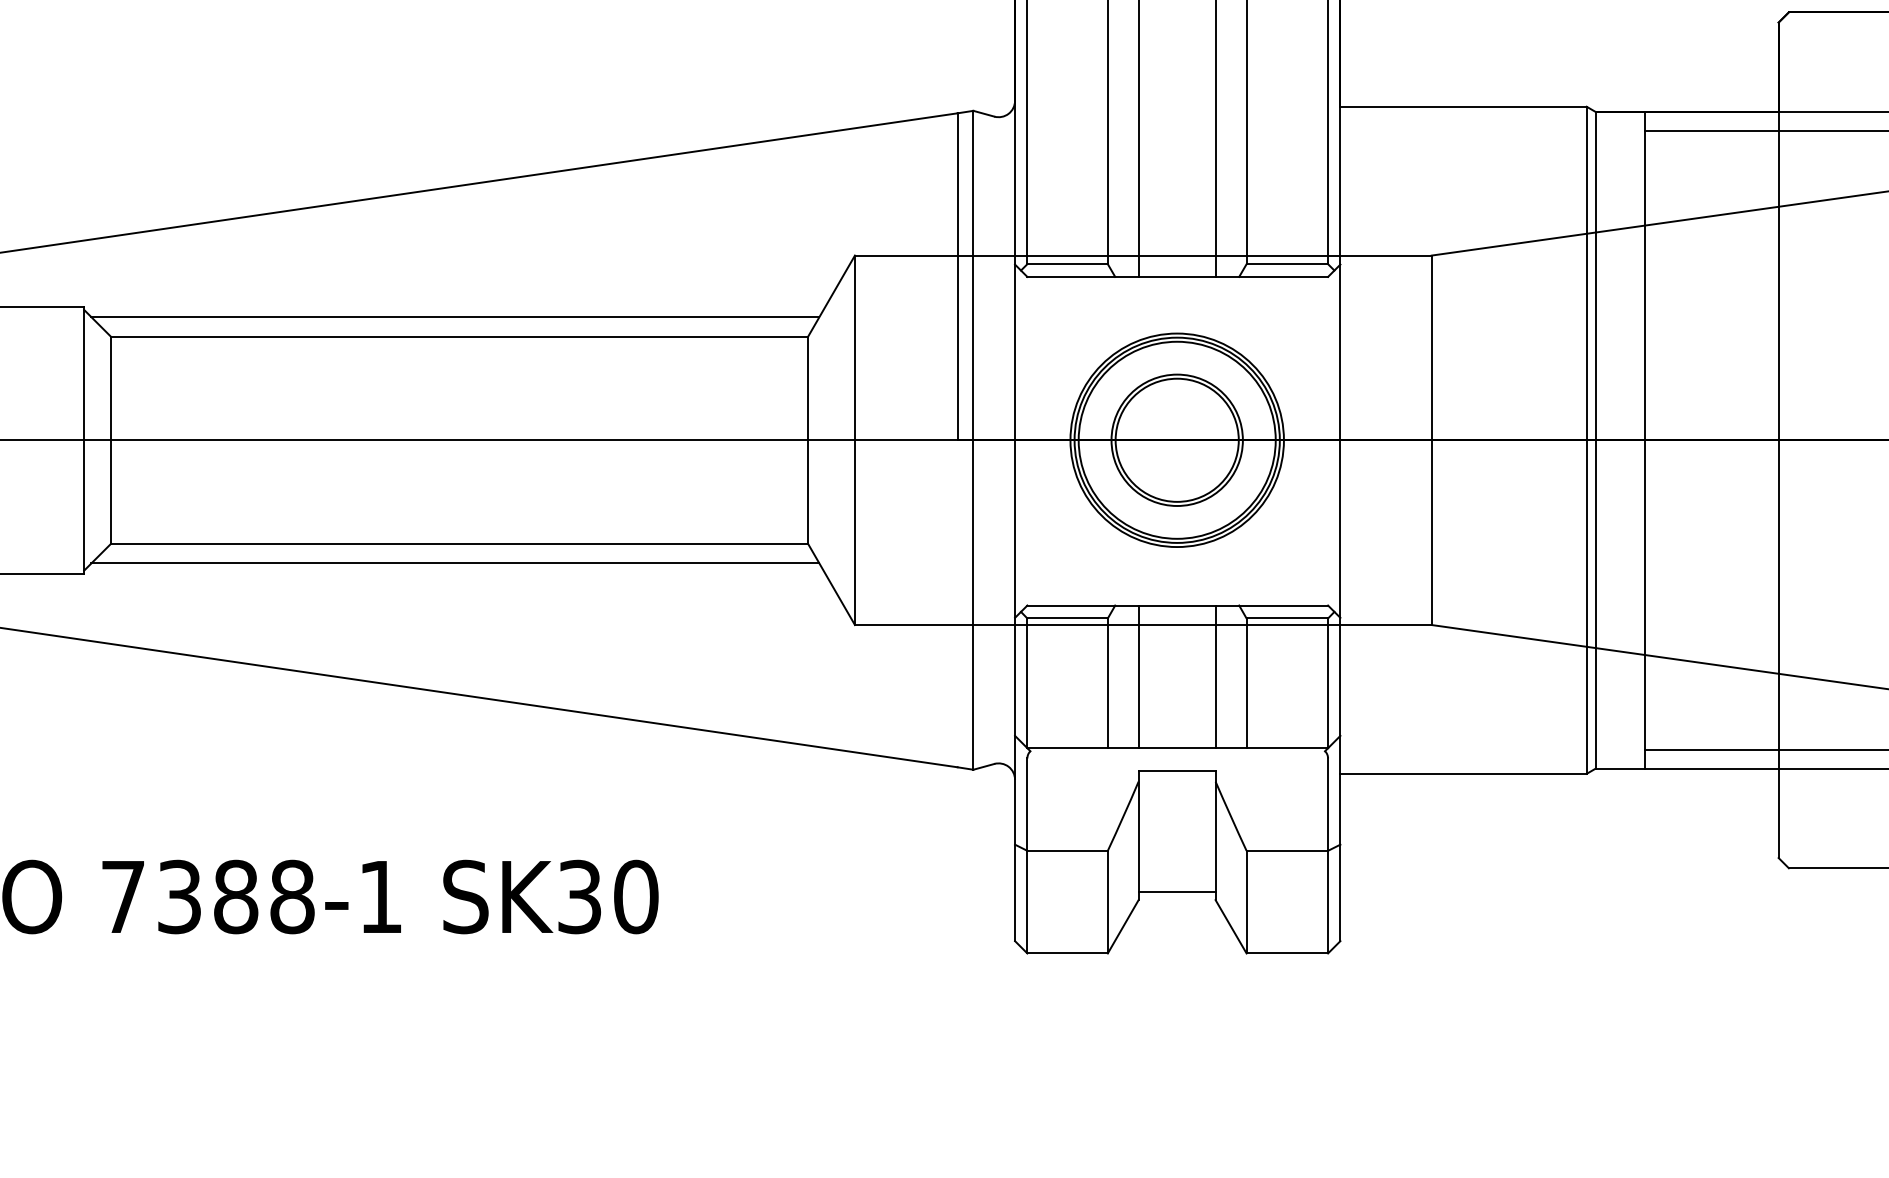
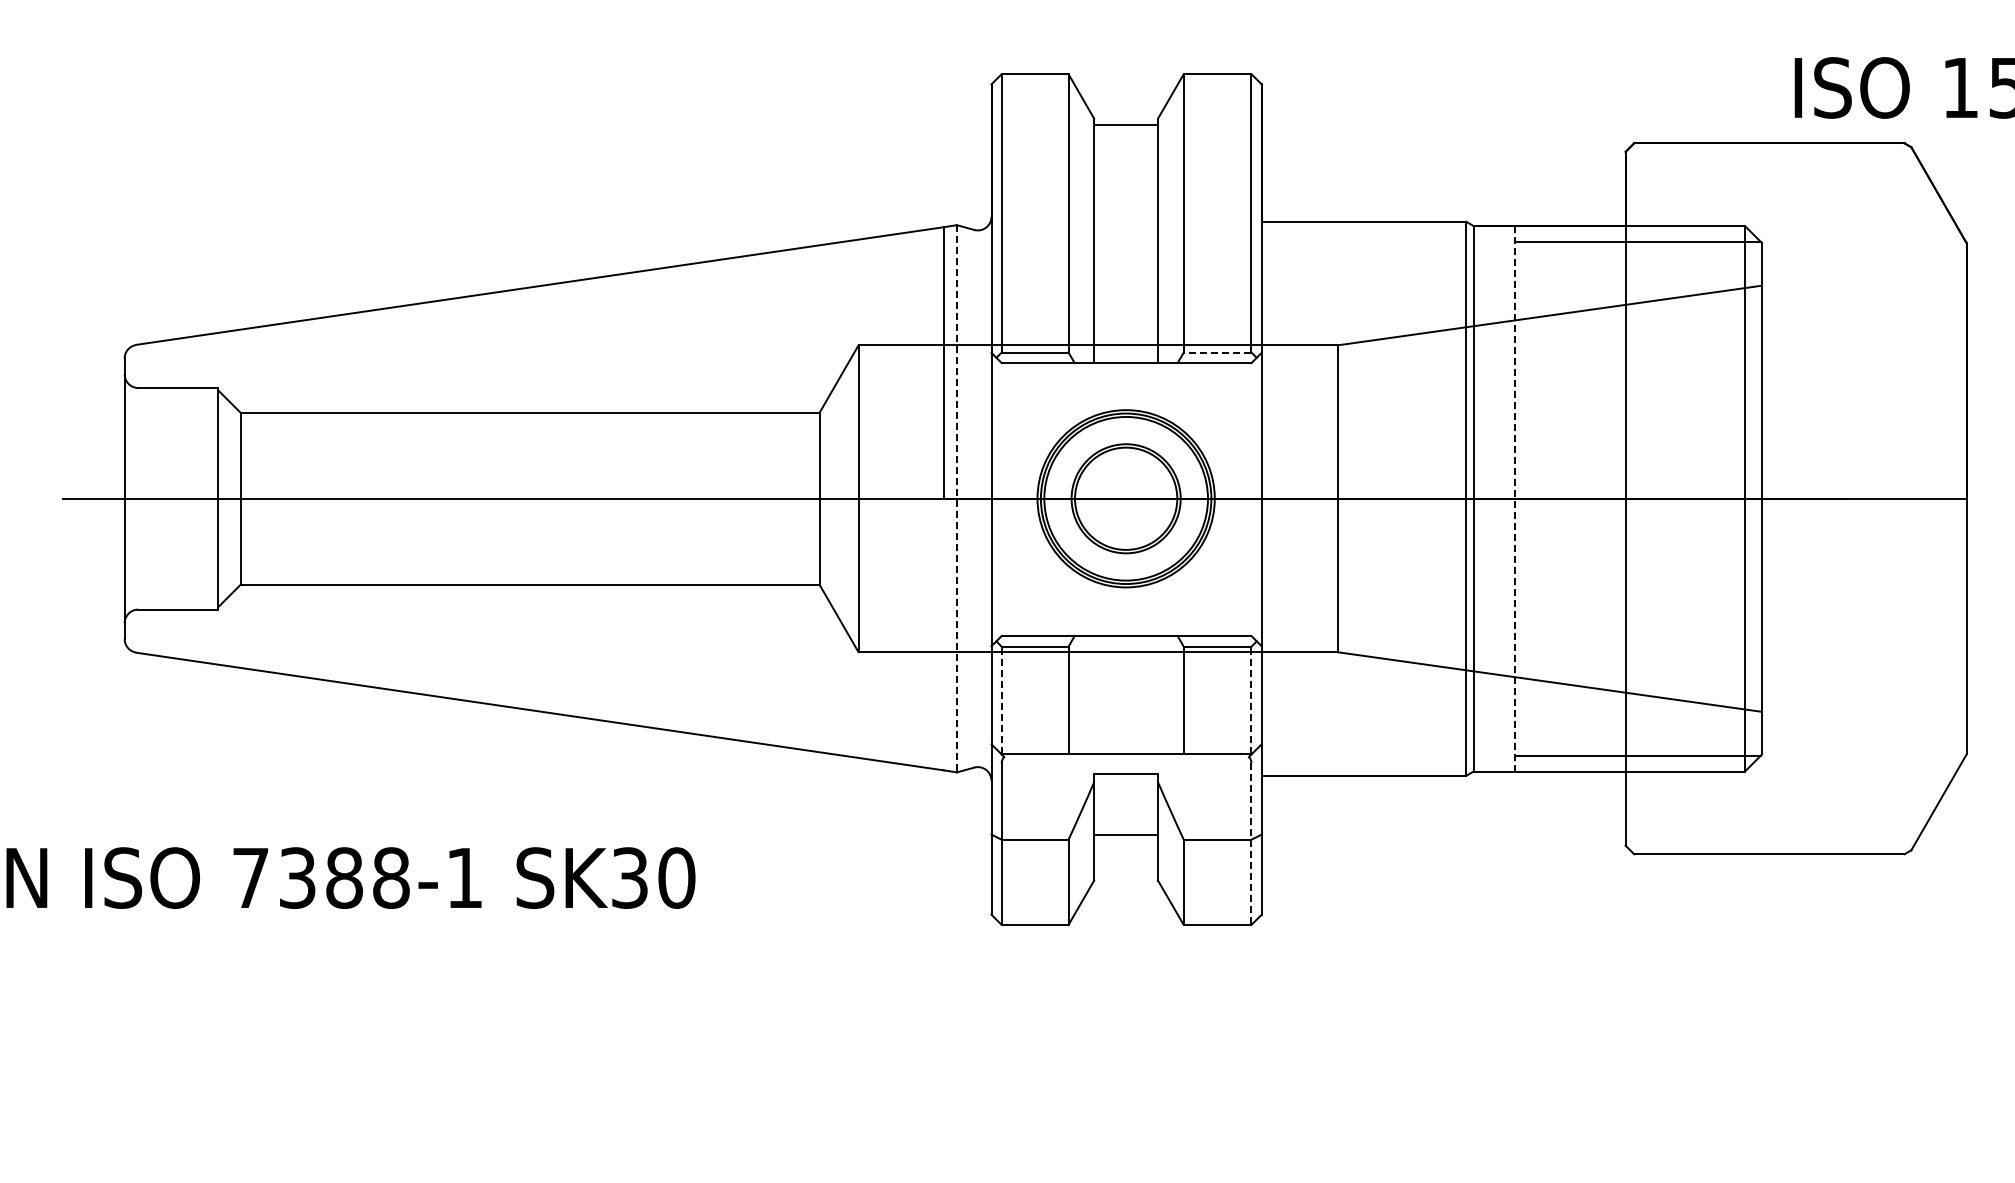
line: (1287, 264) -> (1217, 352), solid -> dashed
line: (455, 317) -> (526, 396), removed
line: (972, 439) -> (956, 498), solid -> dashed
line: (1644, 439) -> (1514, 498), solid -> dashed
line: (455, 563) -> (526, 601), removed
line: (1139, 677) -> (1094, 695), removed
line: (1216, 677) -> (1158, 695), removed
line: (1027, 683) -> (1001, 700), solid -> dashed
line: (1328, 683) -> (1251, 700), solid -> dashed
line: (1328, 855) -> (1251, 843), solid -> dashed
line: (1177, 892) -> (1126, 835), moved

